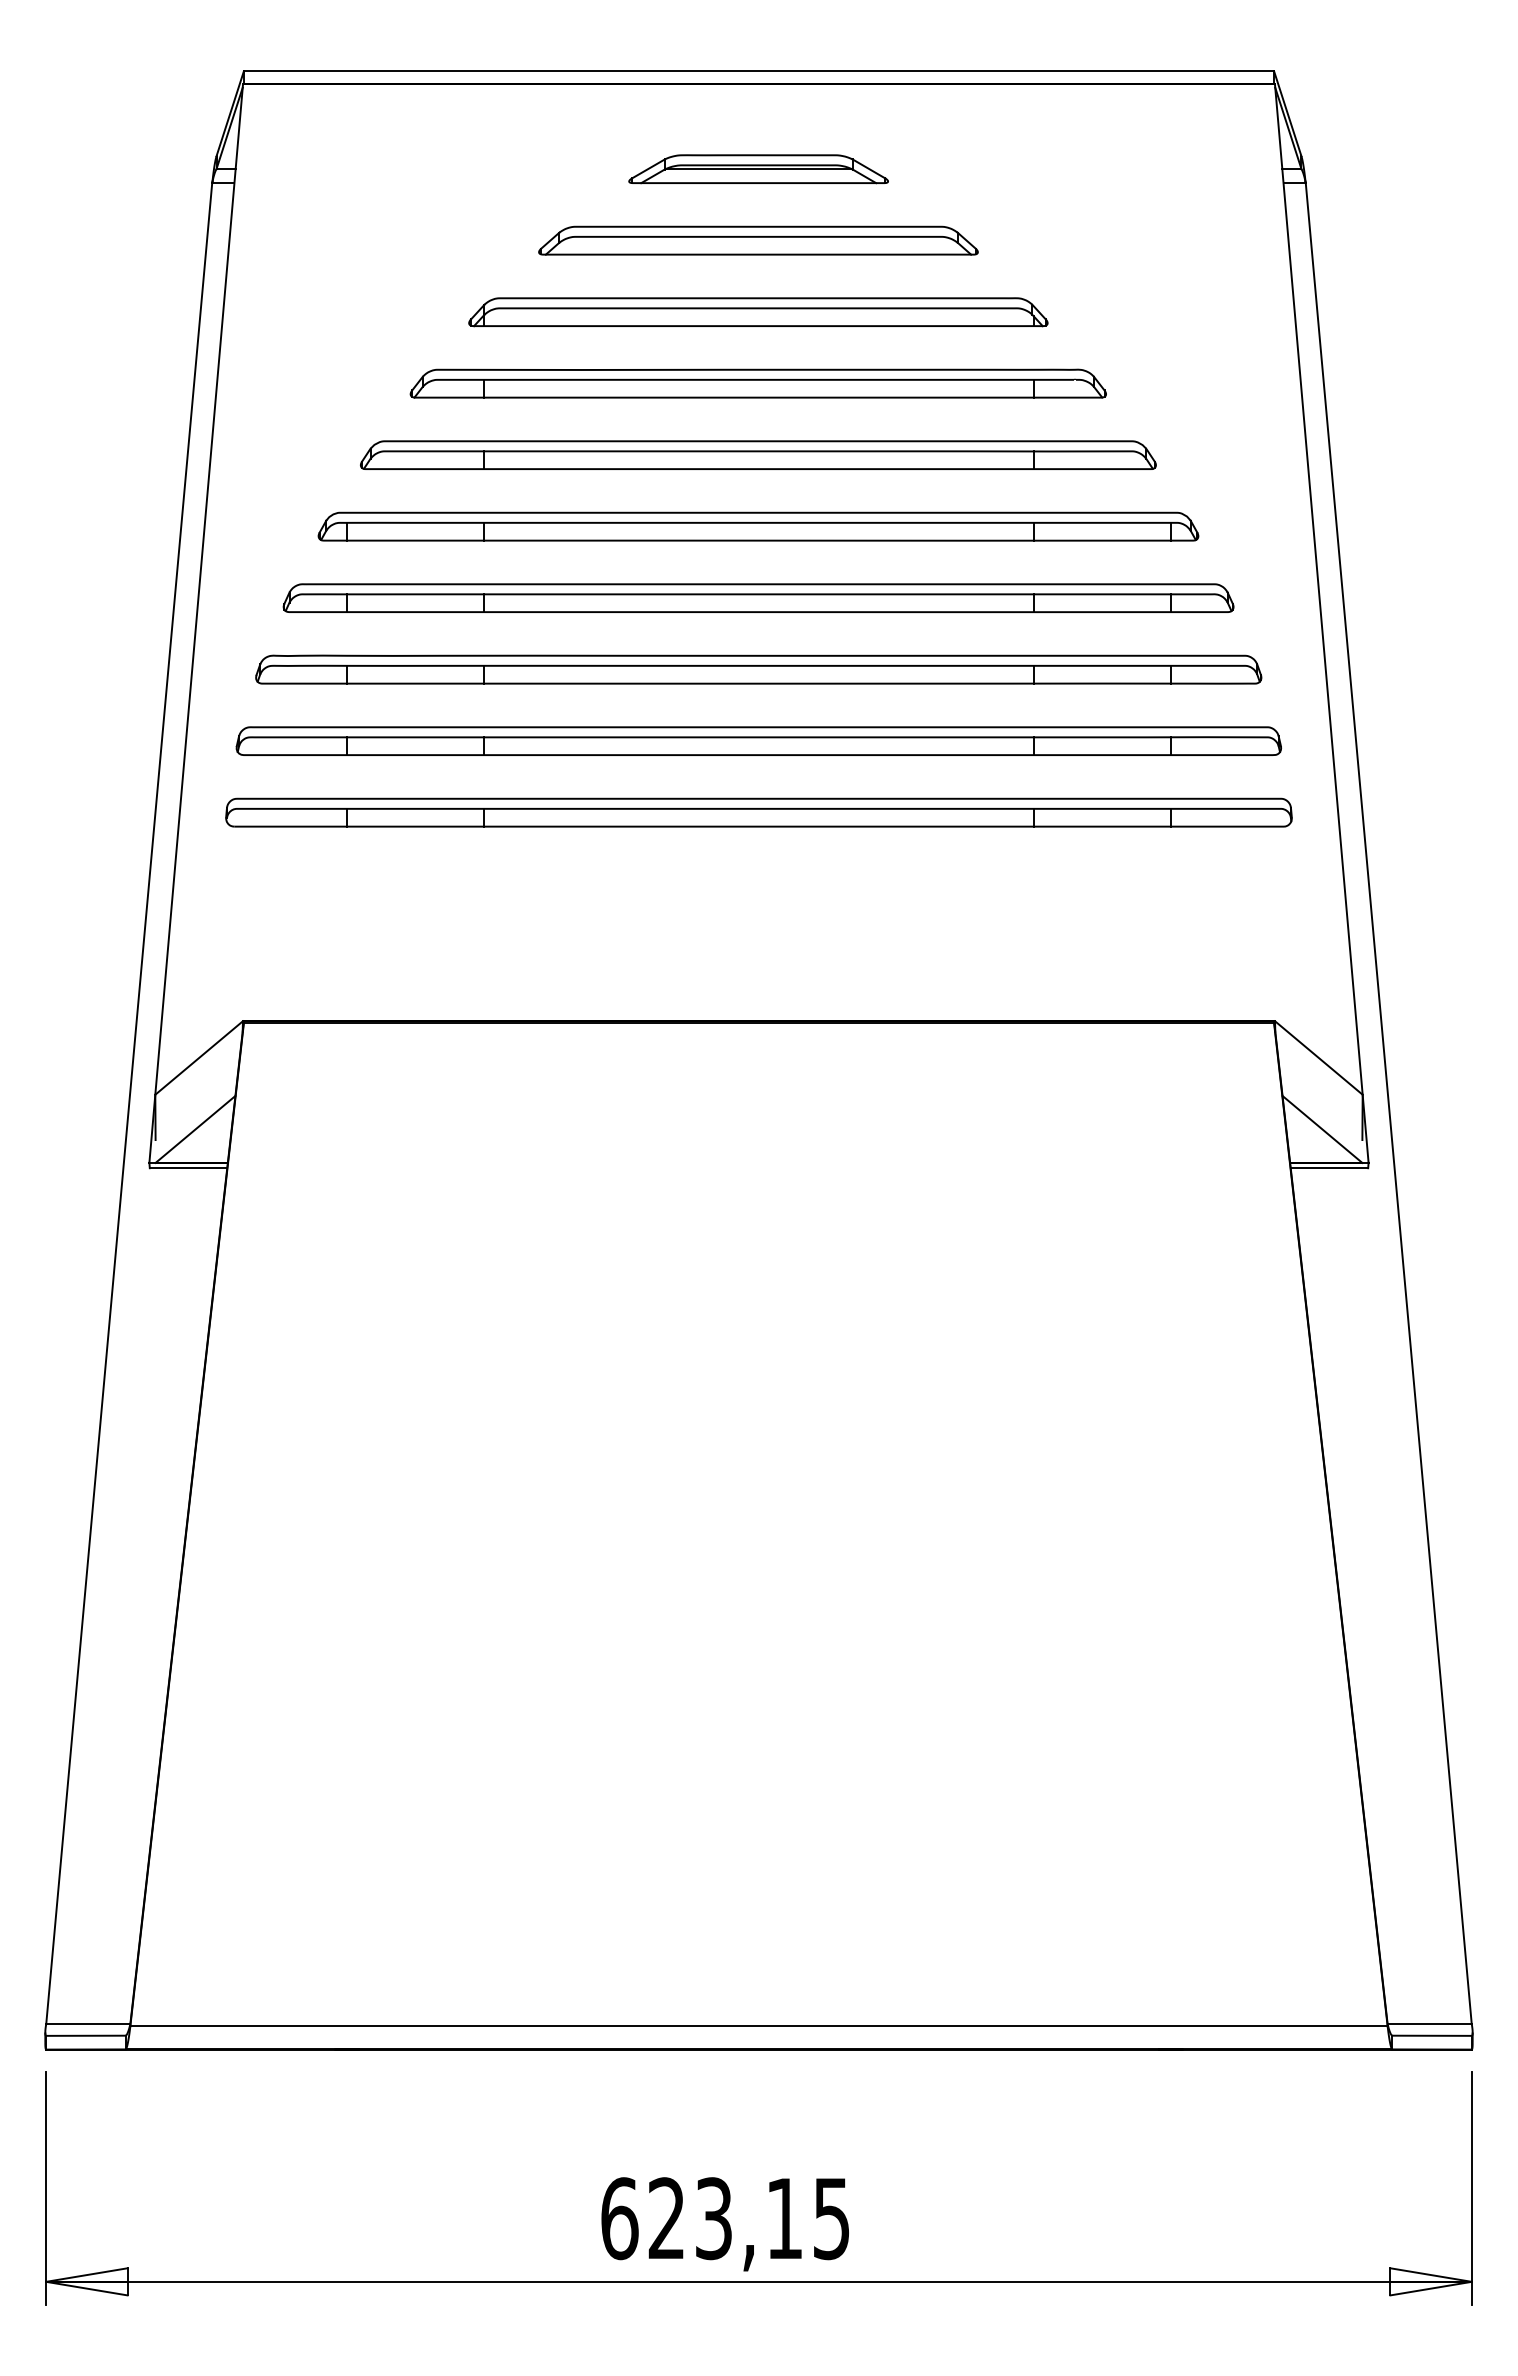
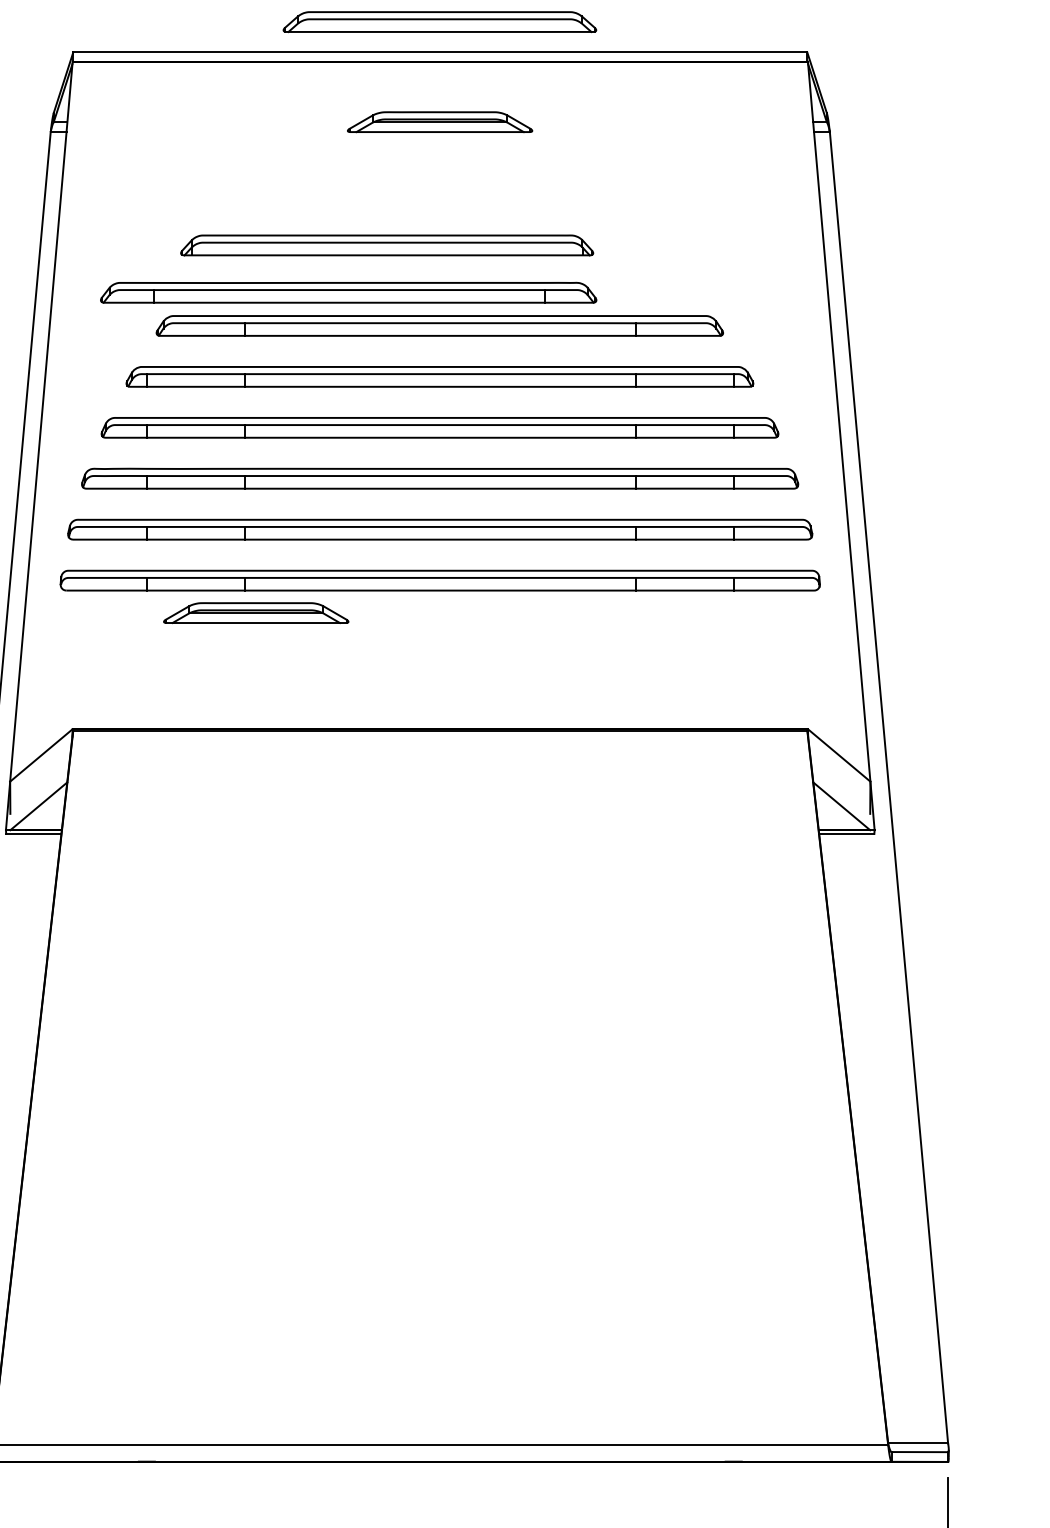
part: (758, 240) -> (439, 21), moved
part: (758, 312) -> (387, 245), moved
part: (757, 383) -> (348, 292), moved
part: (500, 858) -> (256, 613), added

